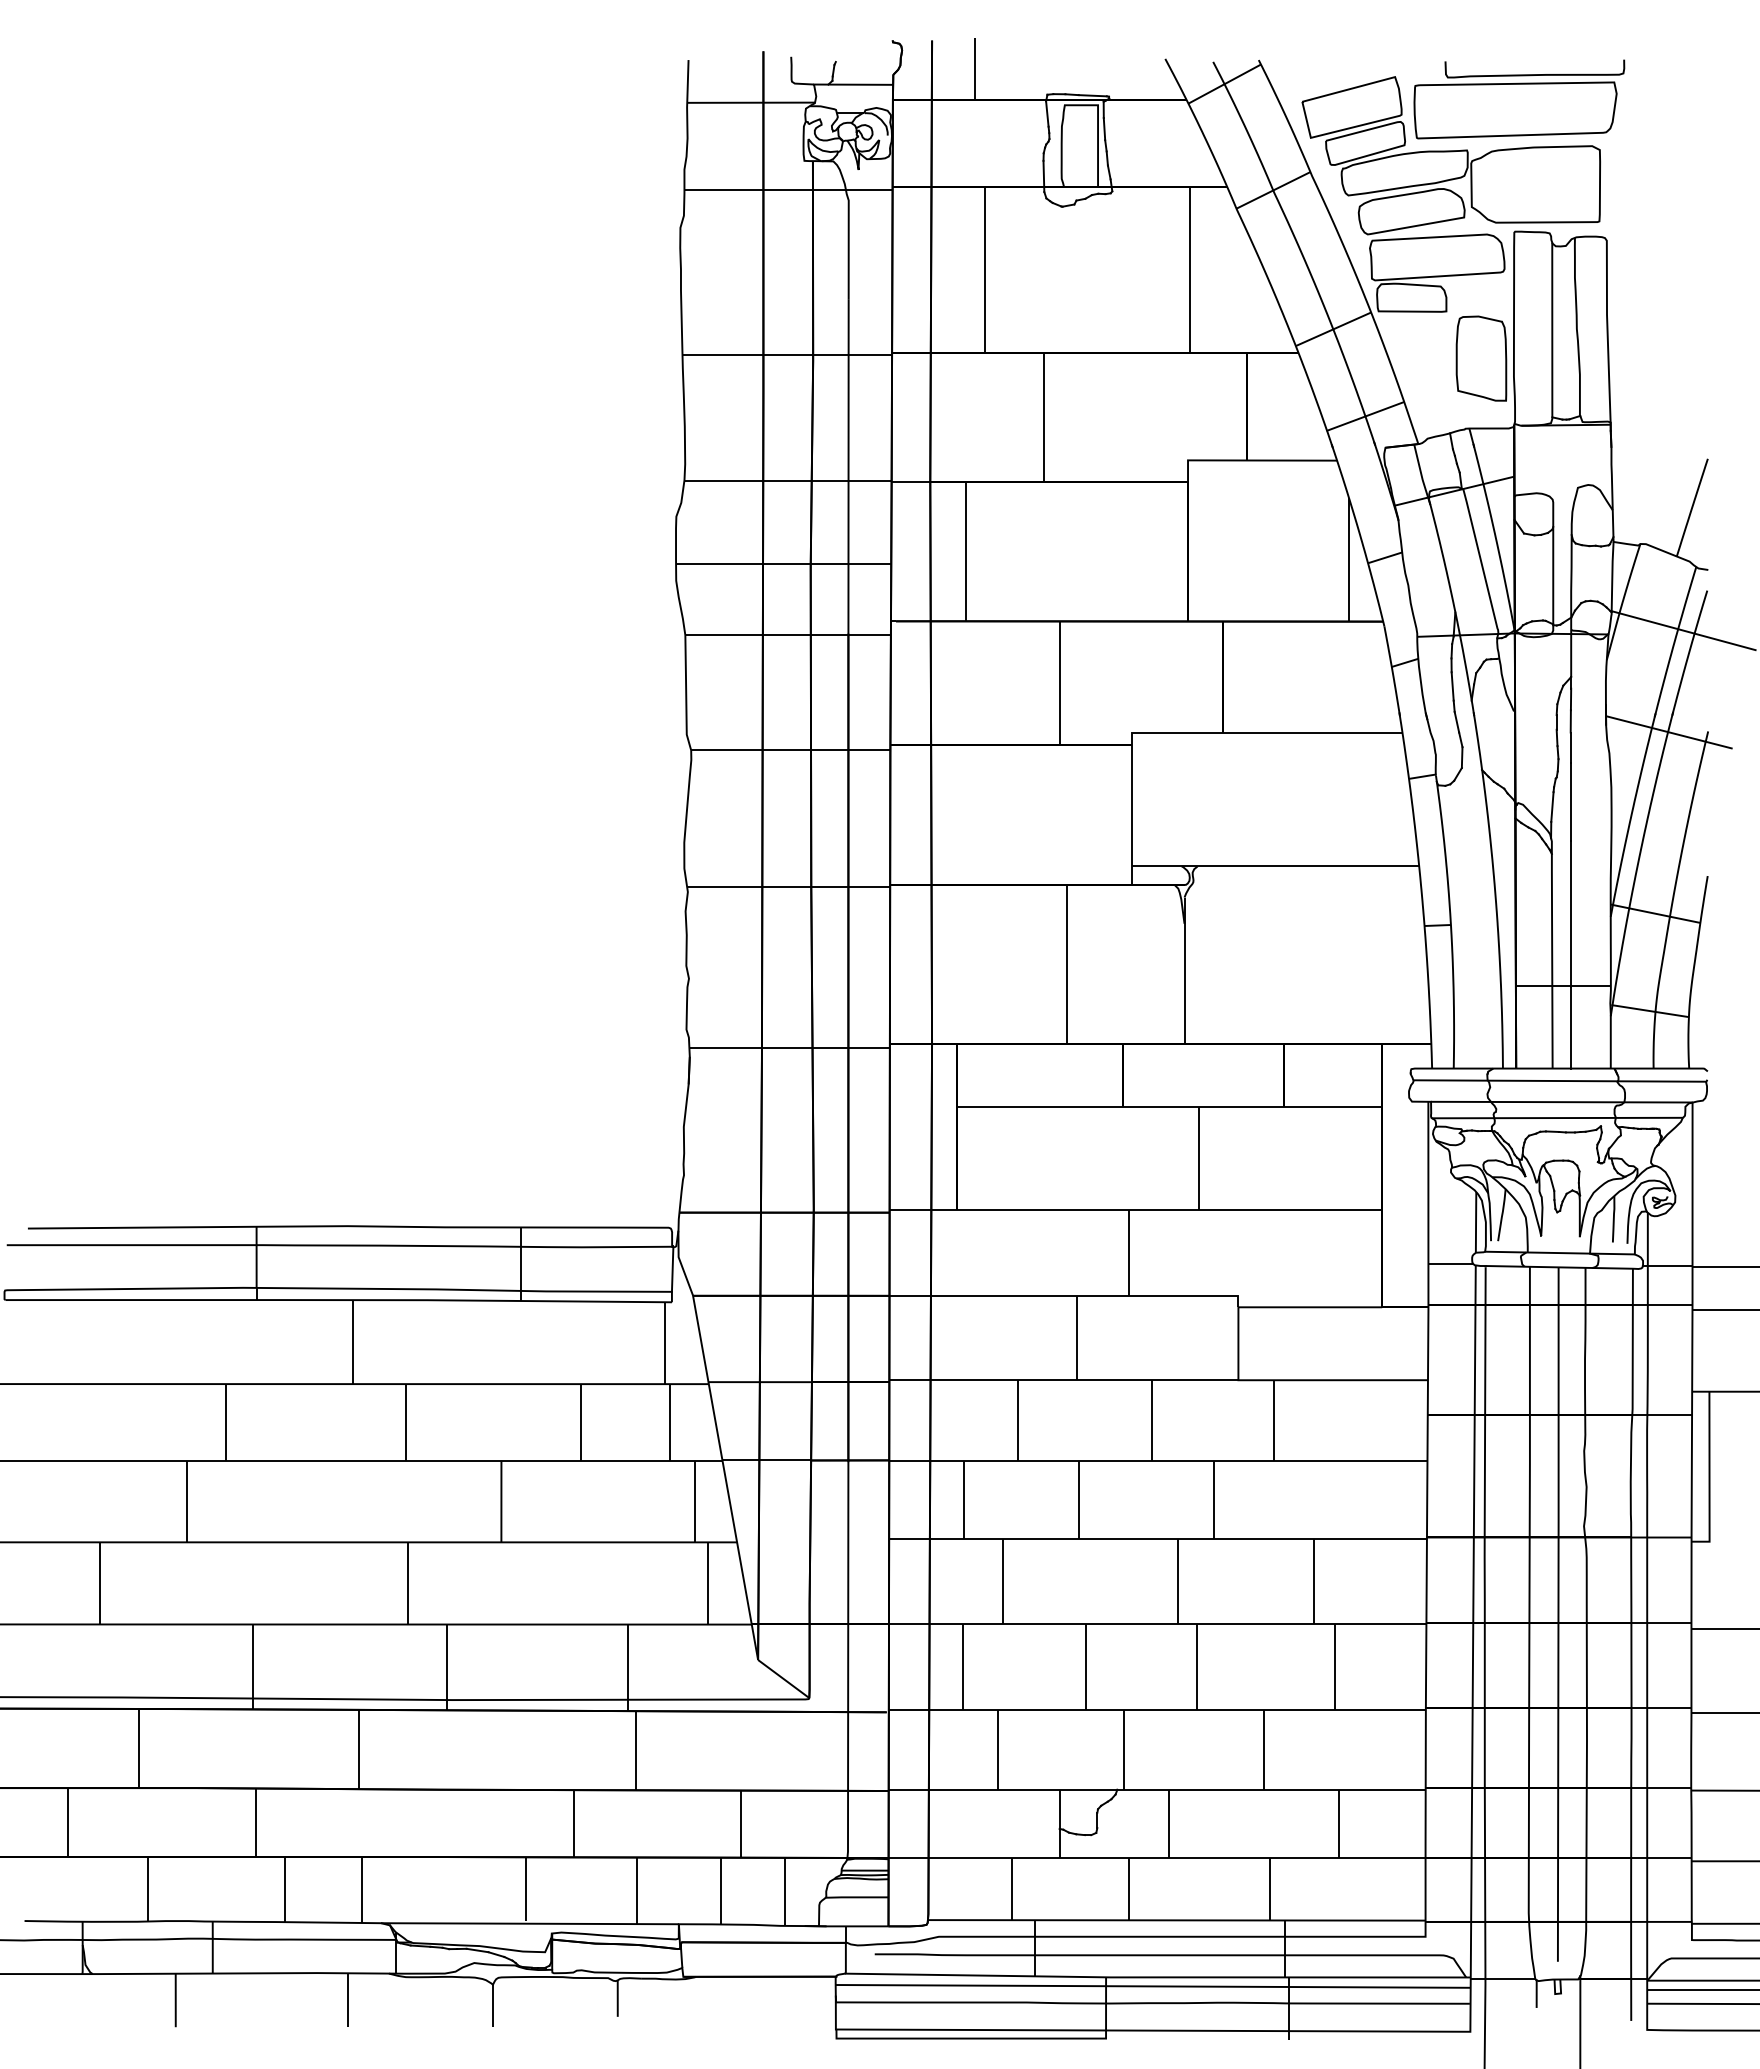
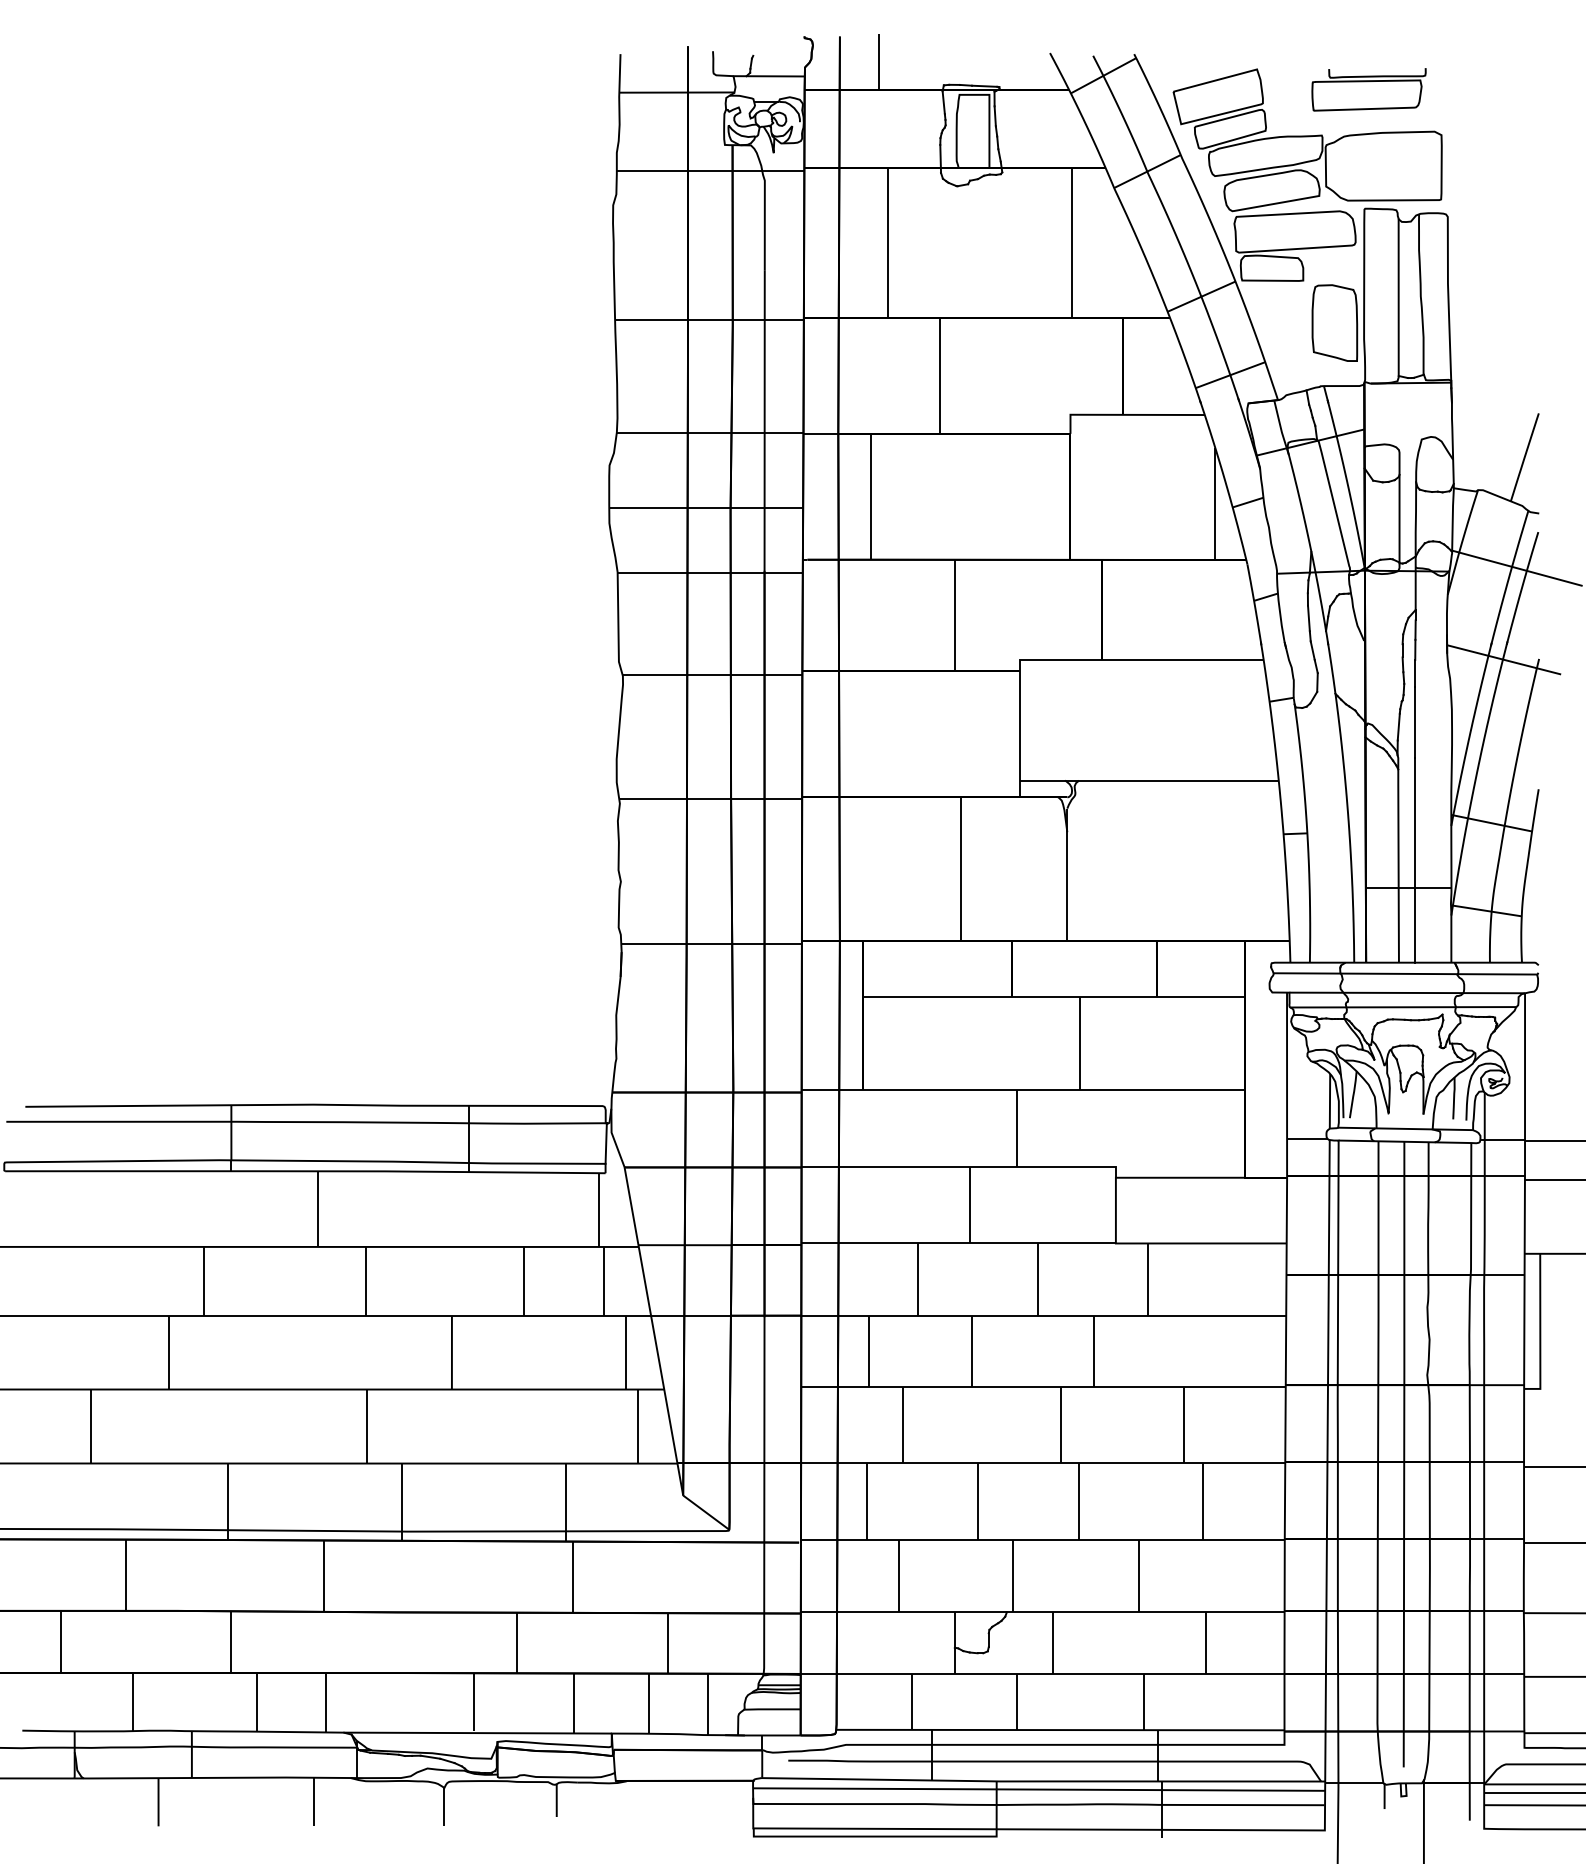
part: (1519, 99) -> (1369, 89), size x0.6

